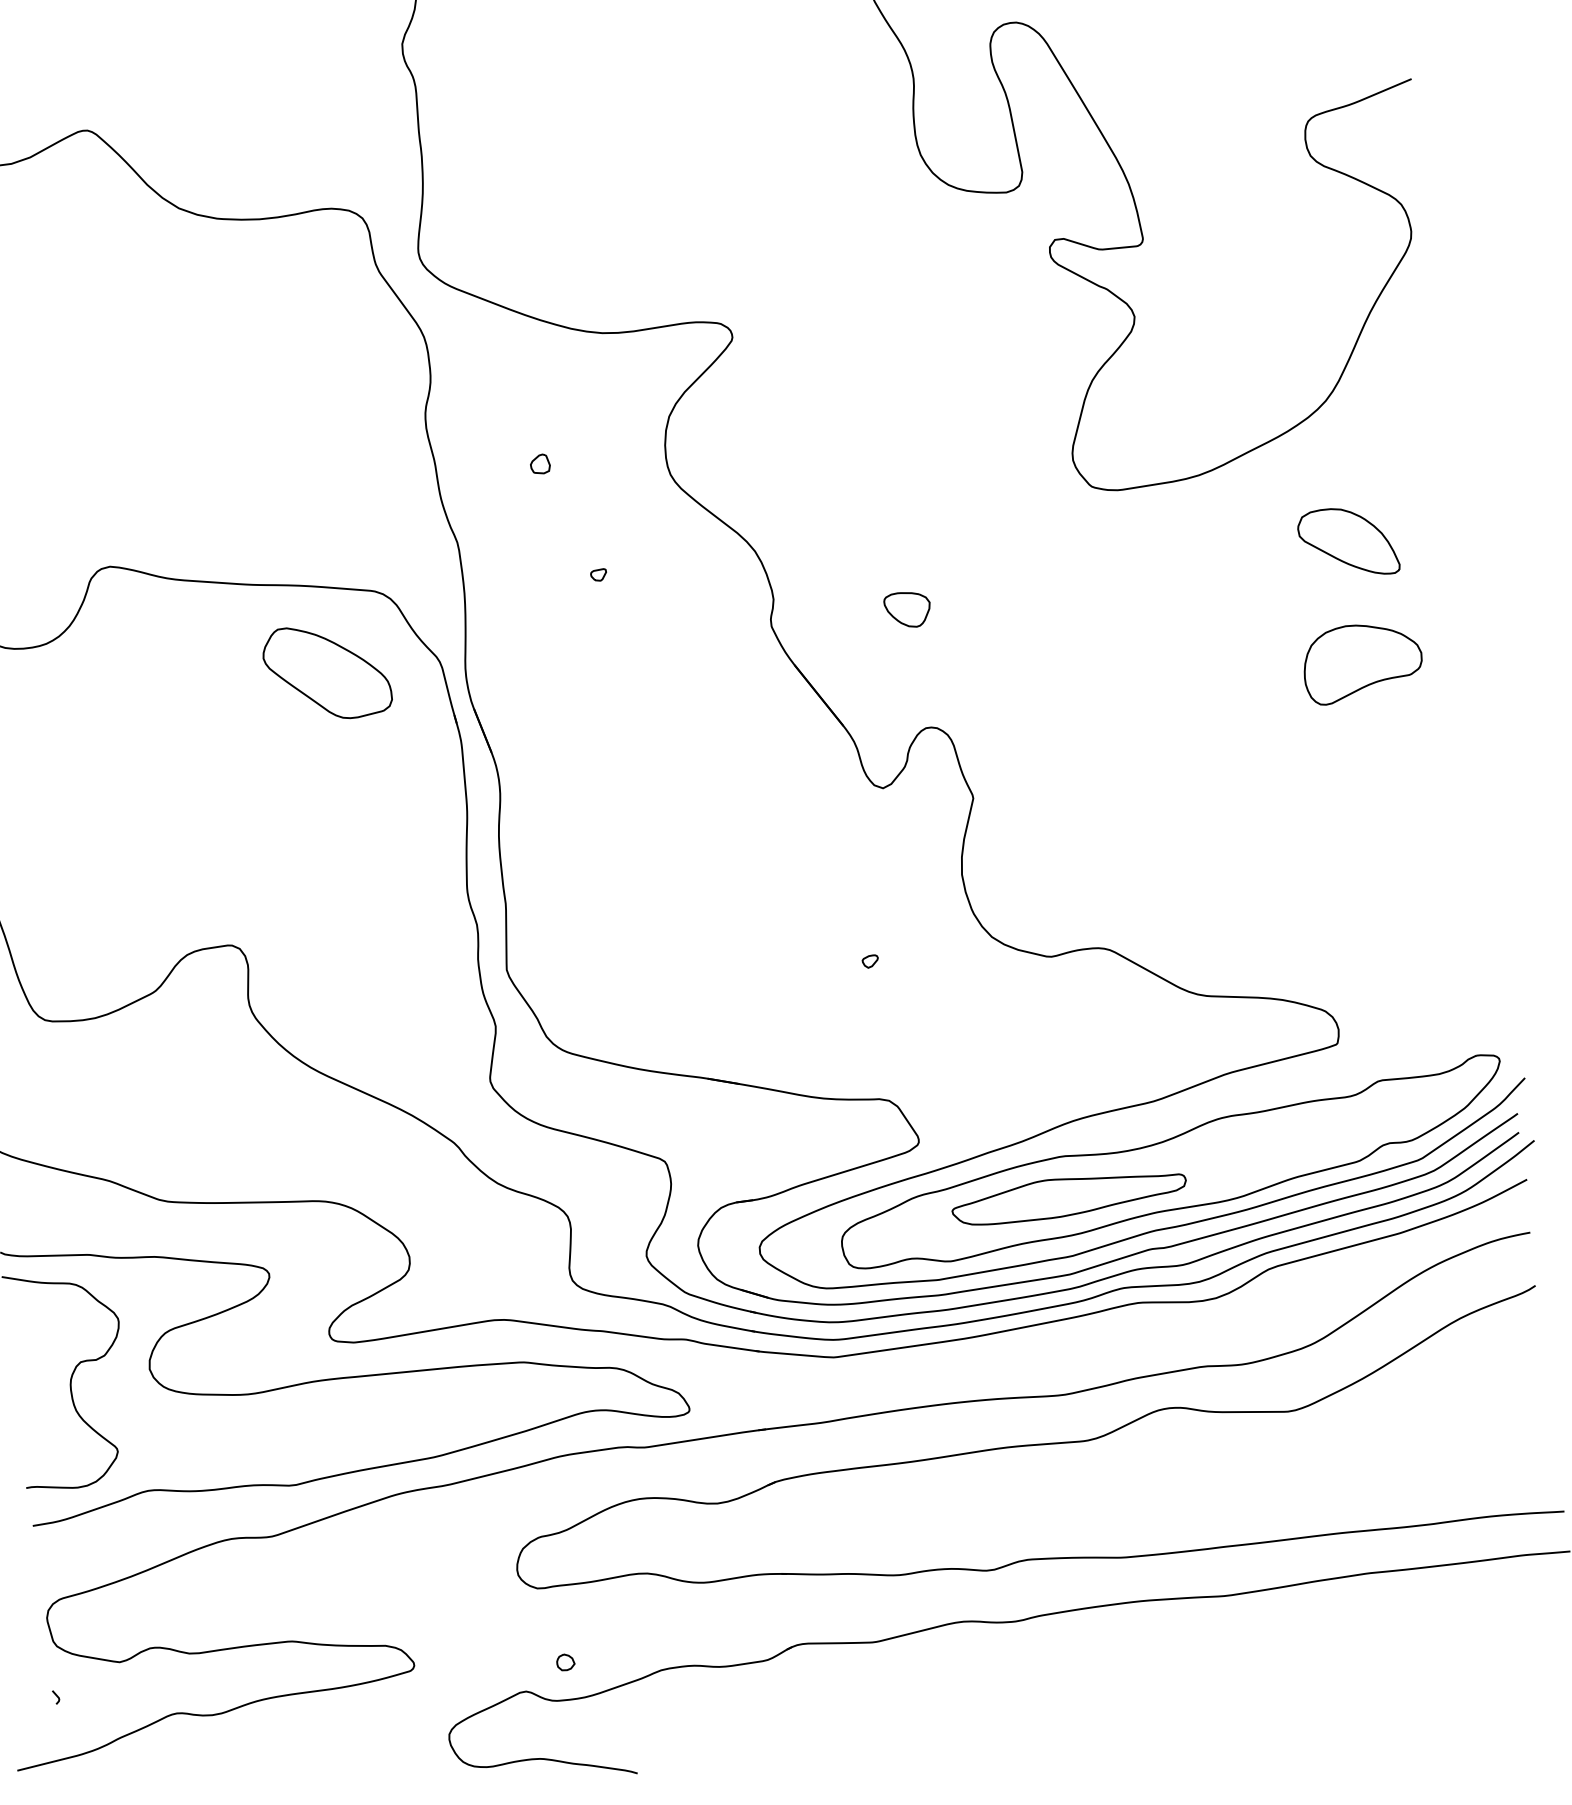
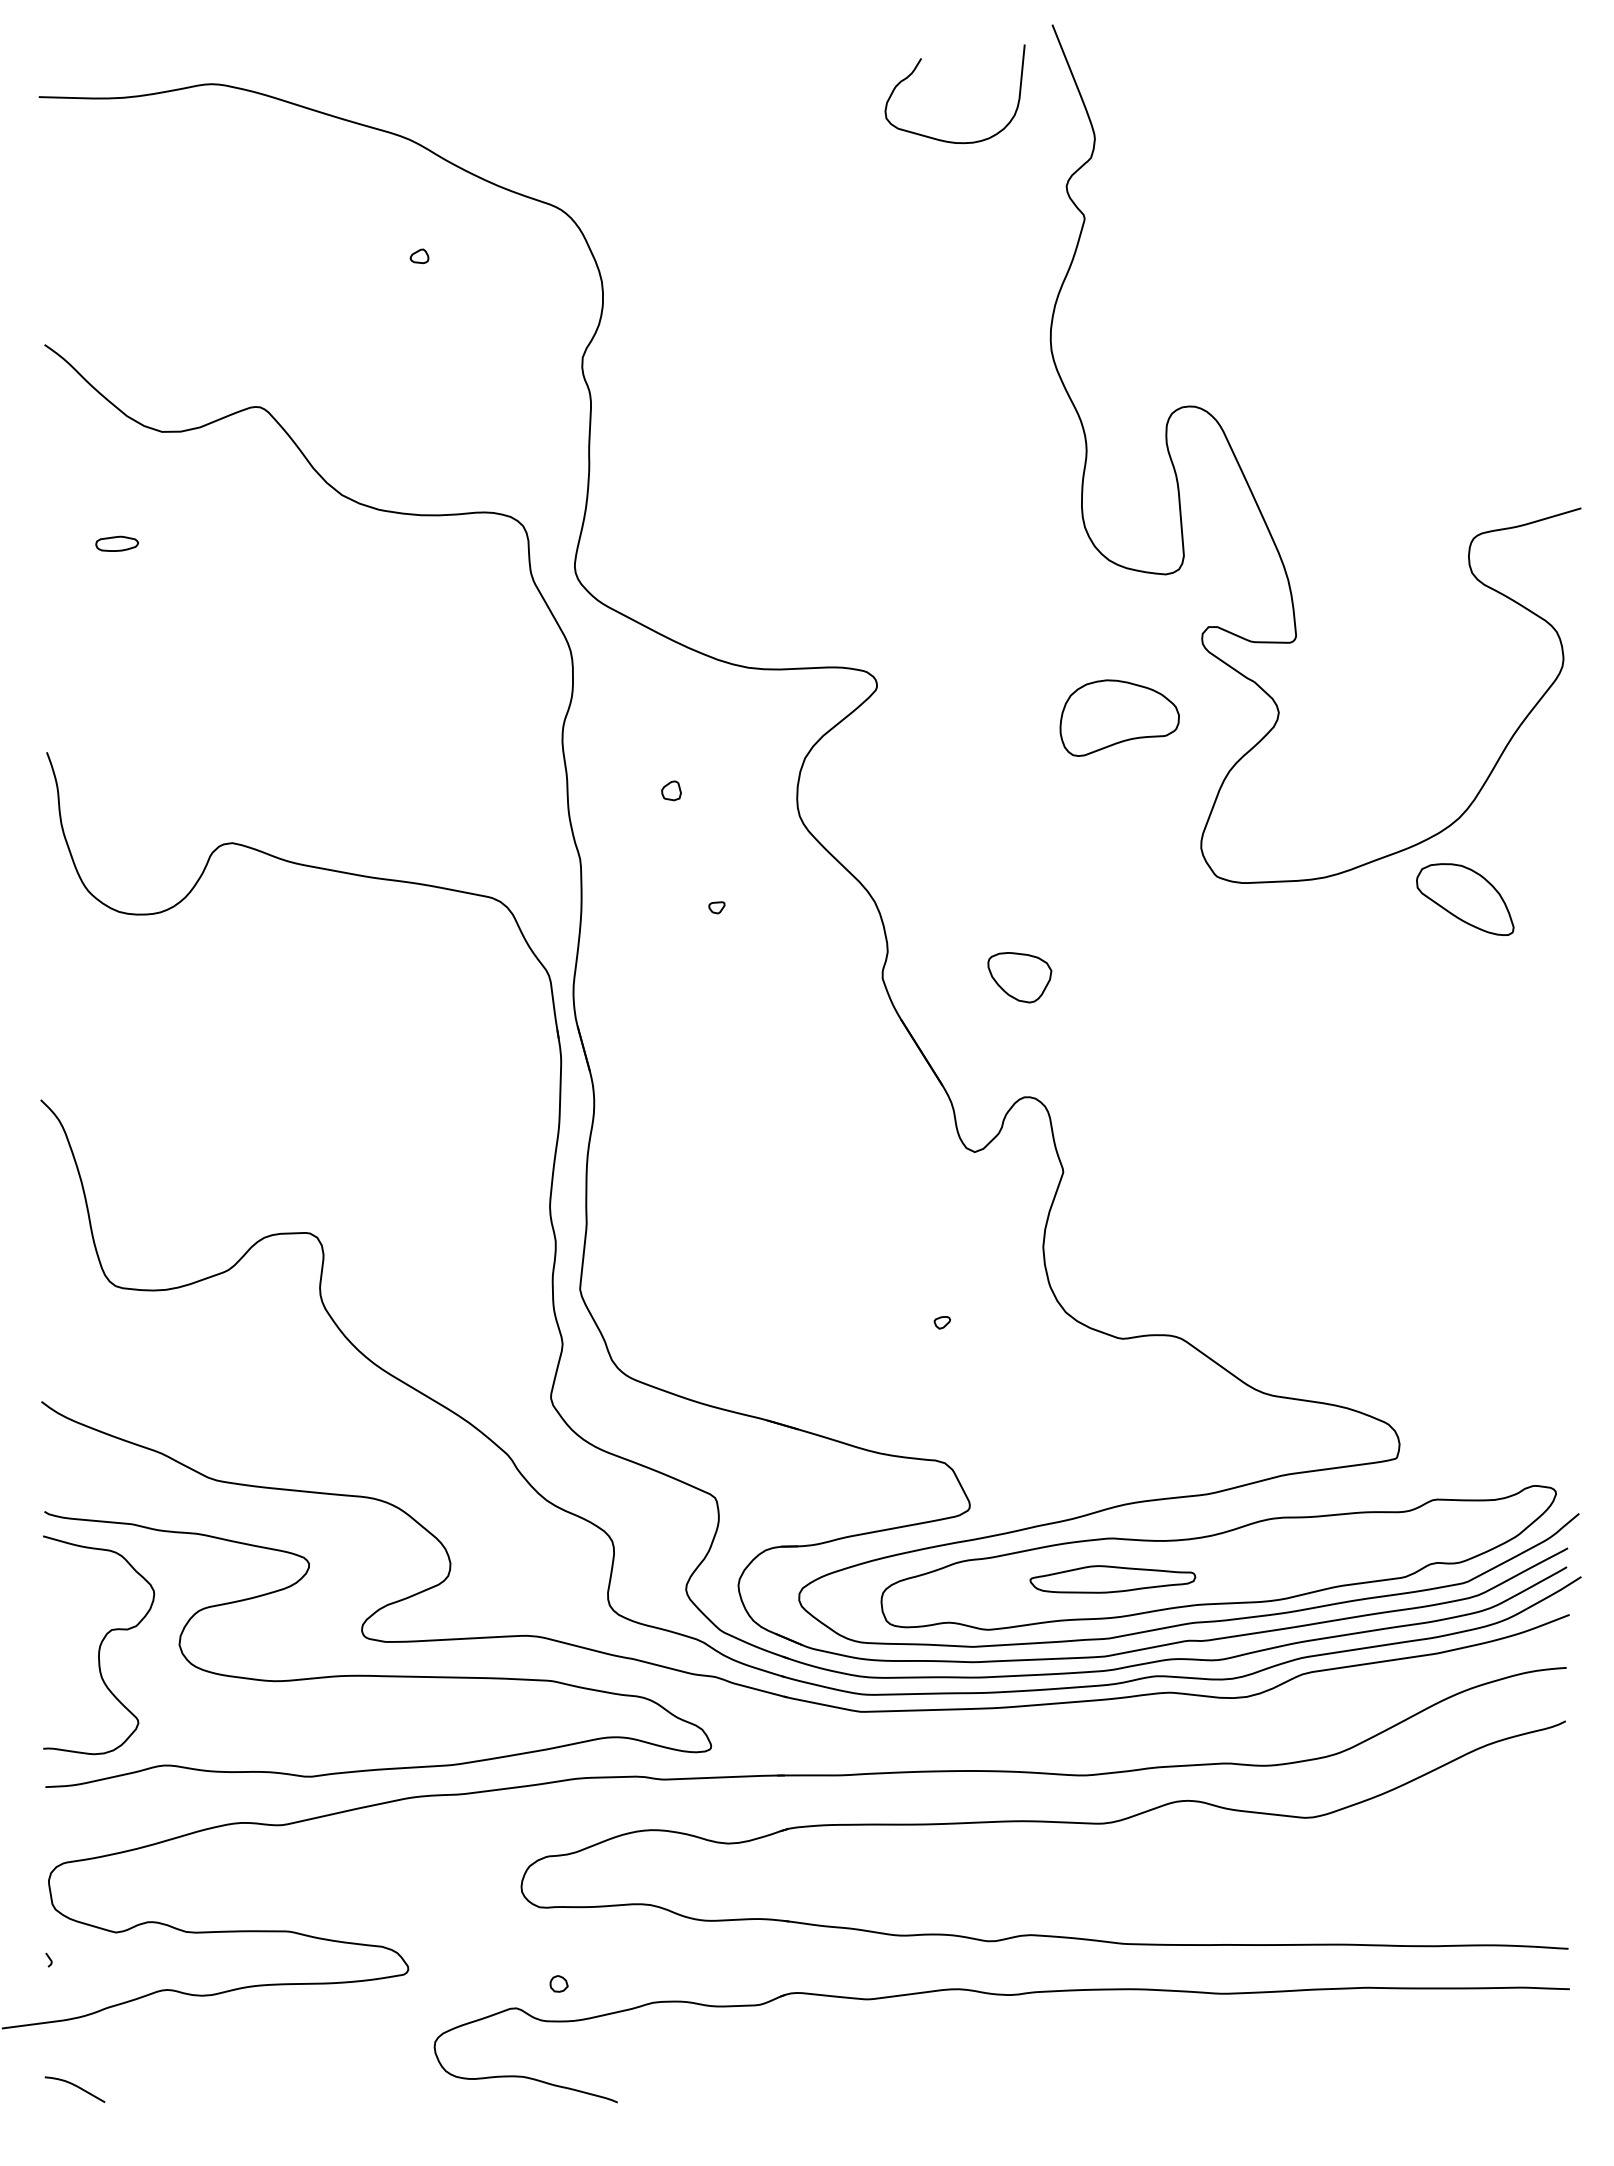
part: (1348, 542) -> (1465, 899), moved
part: (907, 609) -> (1019, 977), size x1.4
part: (1362, 661) -> (1119, 717), moved
part: (326, 671) -> (435, 972), removed
part: (1068, 1197) -> (1112, 1579), size x0.7

